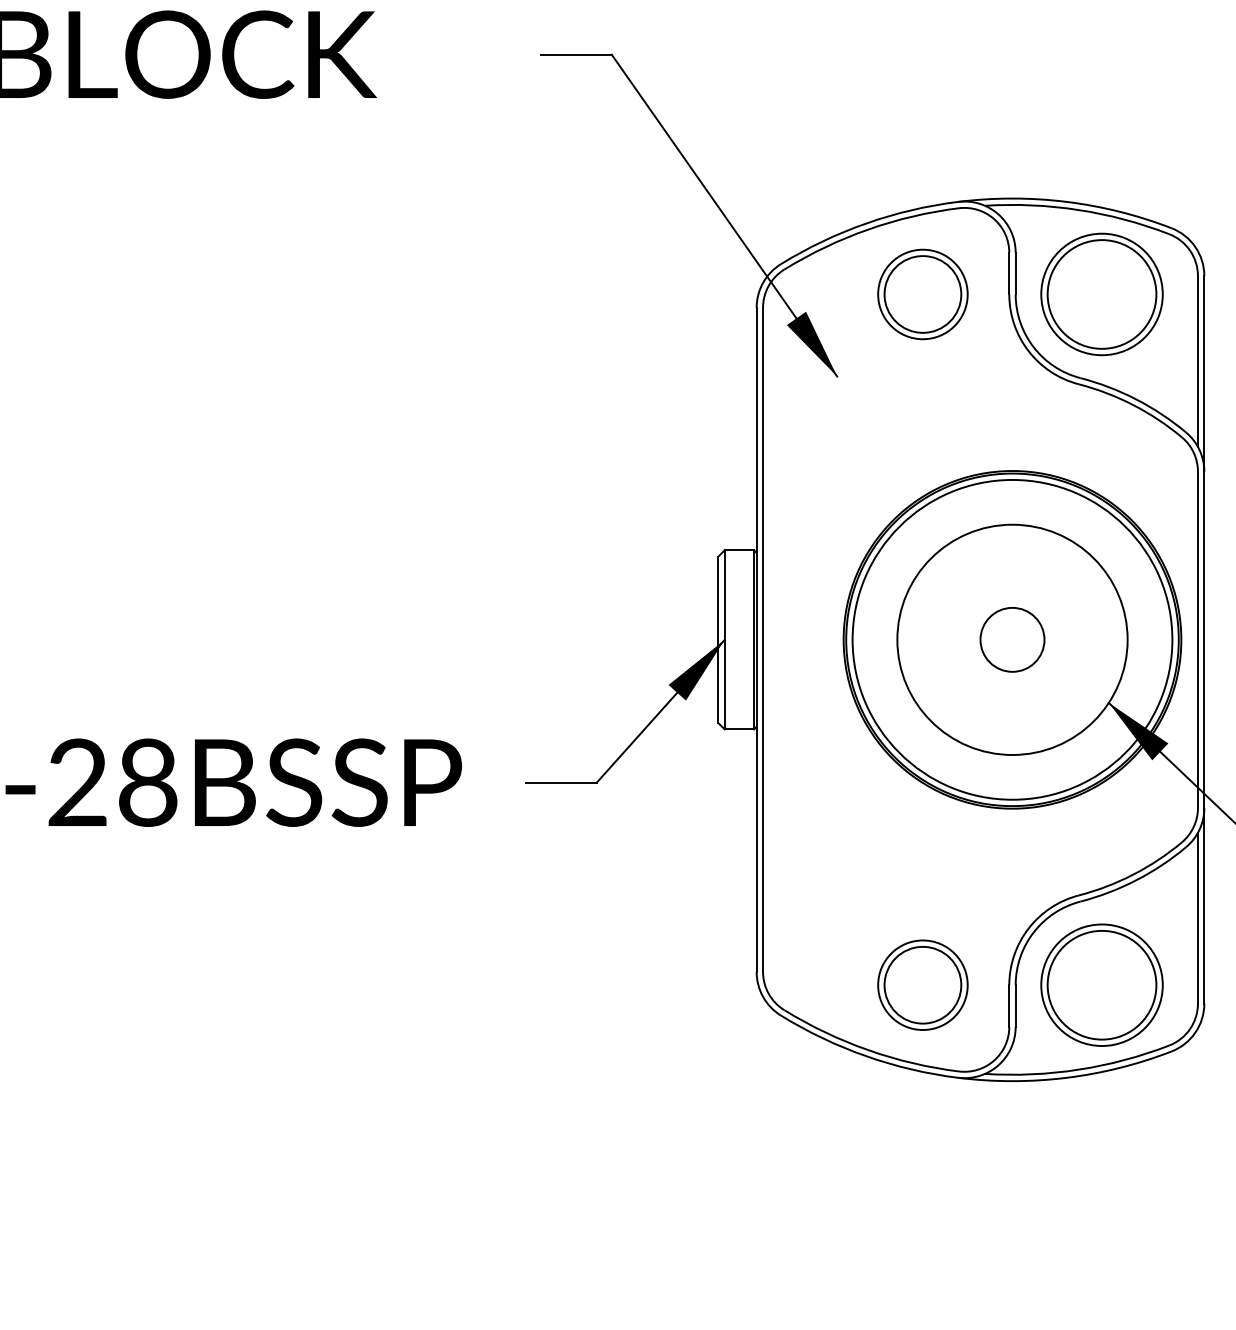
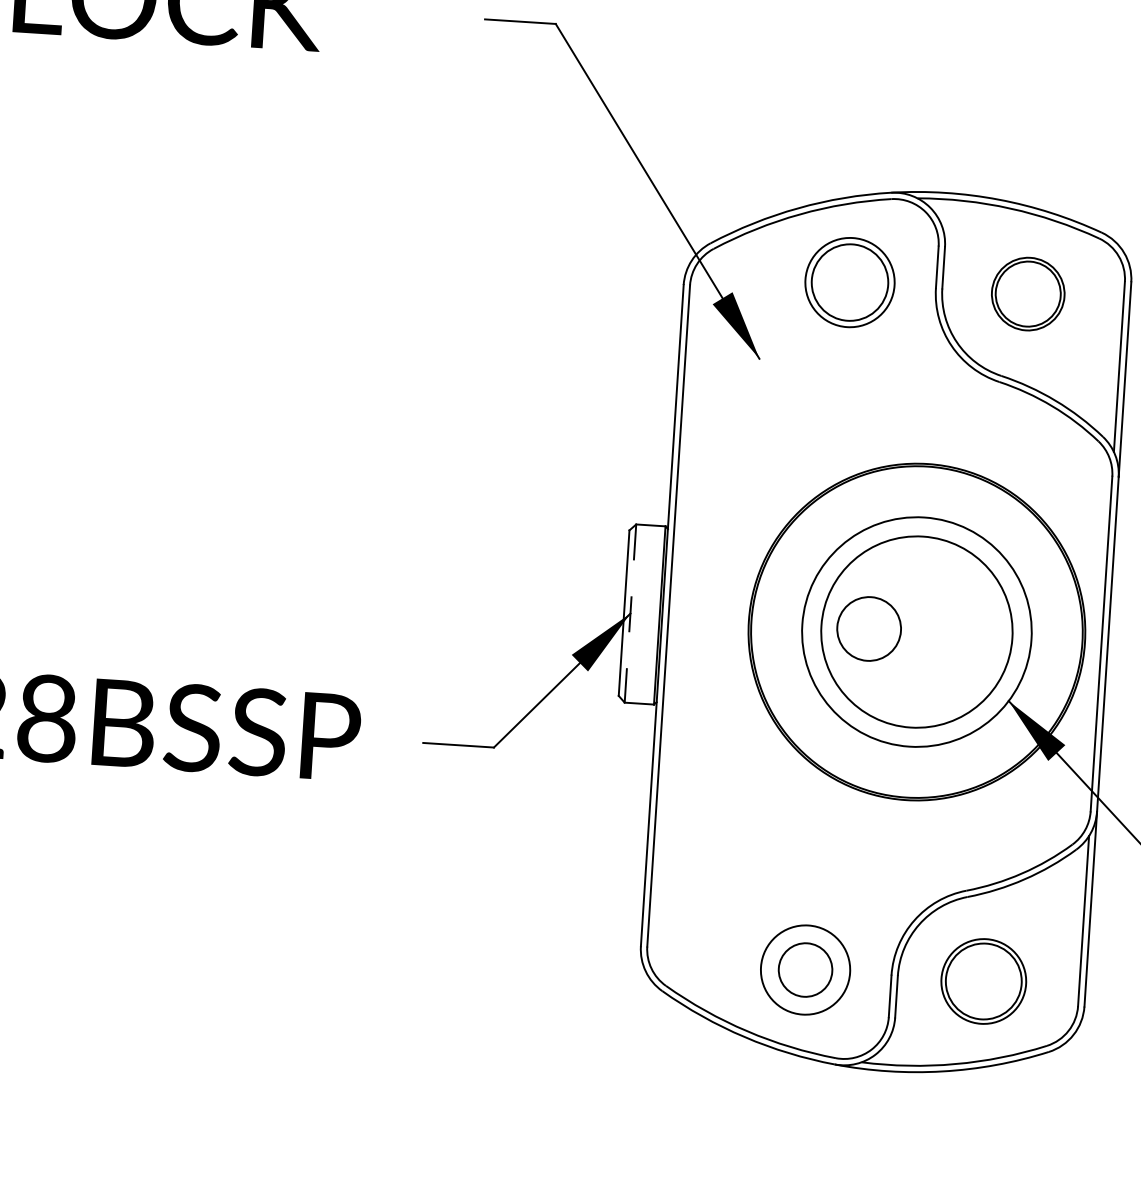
part: (1101, 294) -> (1027, 294), size x0.6
line: (724, 639) -> (630, 613), solid -> dashed
circle: (1012, 639) -> (869, 628), moved
circle: (1012, 639) -> (916, 631), size x0.6
circle: (922, 984) -> (805, 969), size x0.7
part: (1101, 984) -> (983, 980), size x0.7

